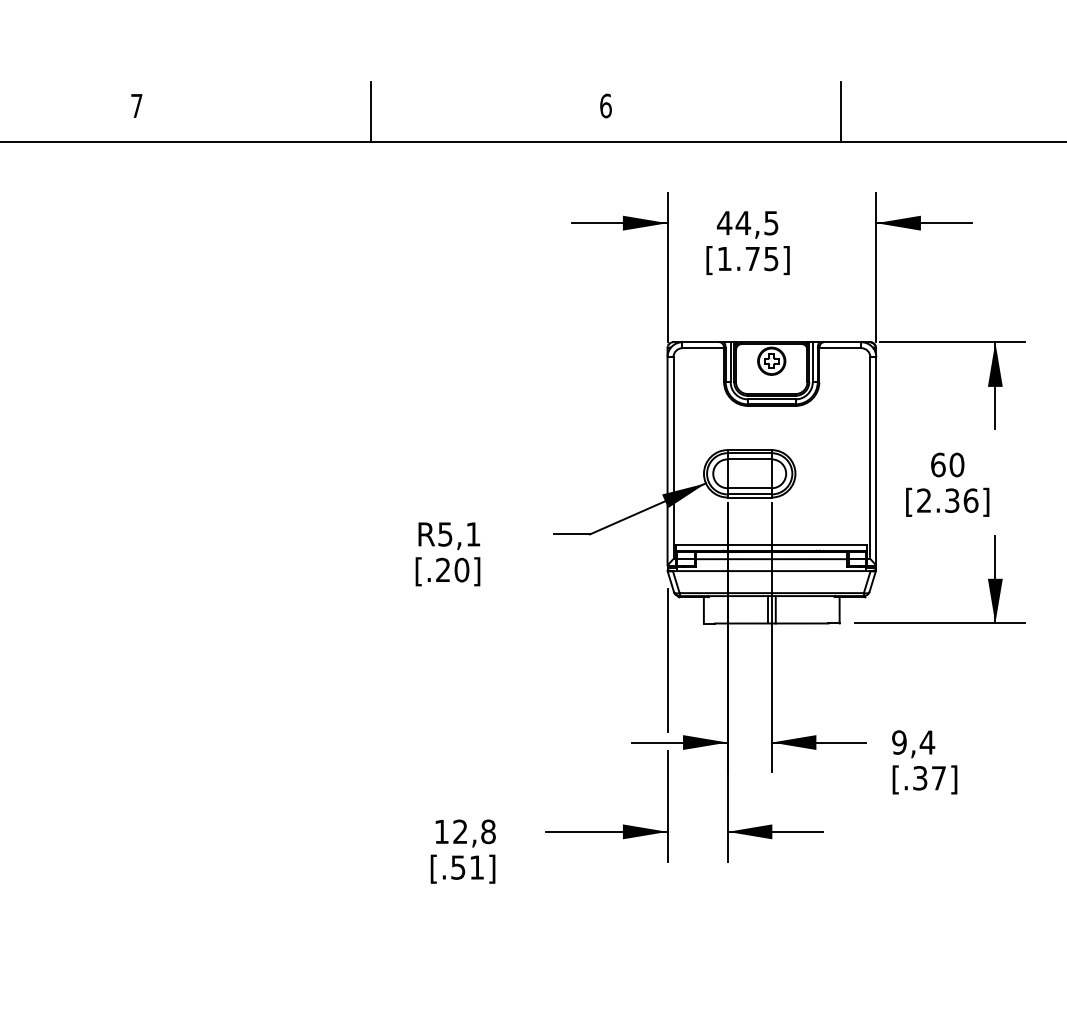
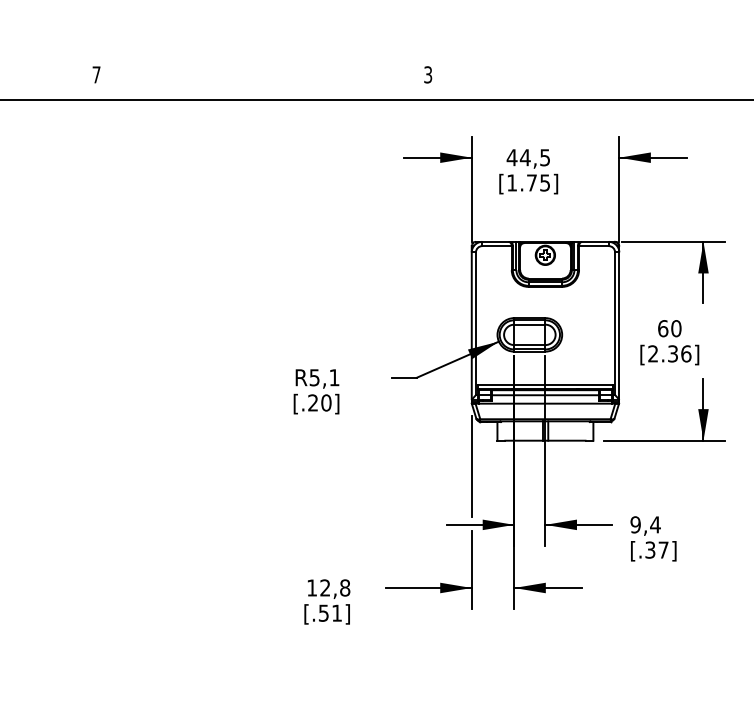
text: (606, 105) -> (428, 74), 6 -> 3
line: (371, 112) -> (262, 79), removed
line: (841, 112) -> (594, 79), removed

